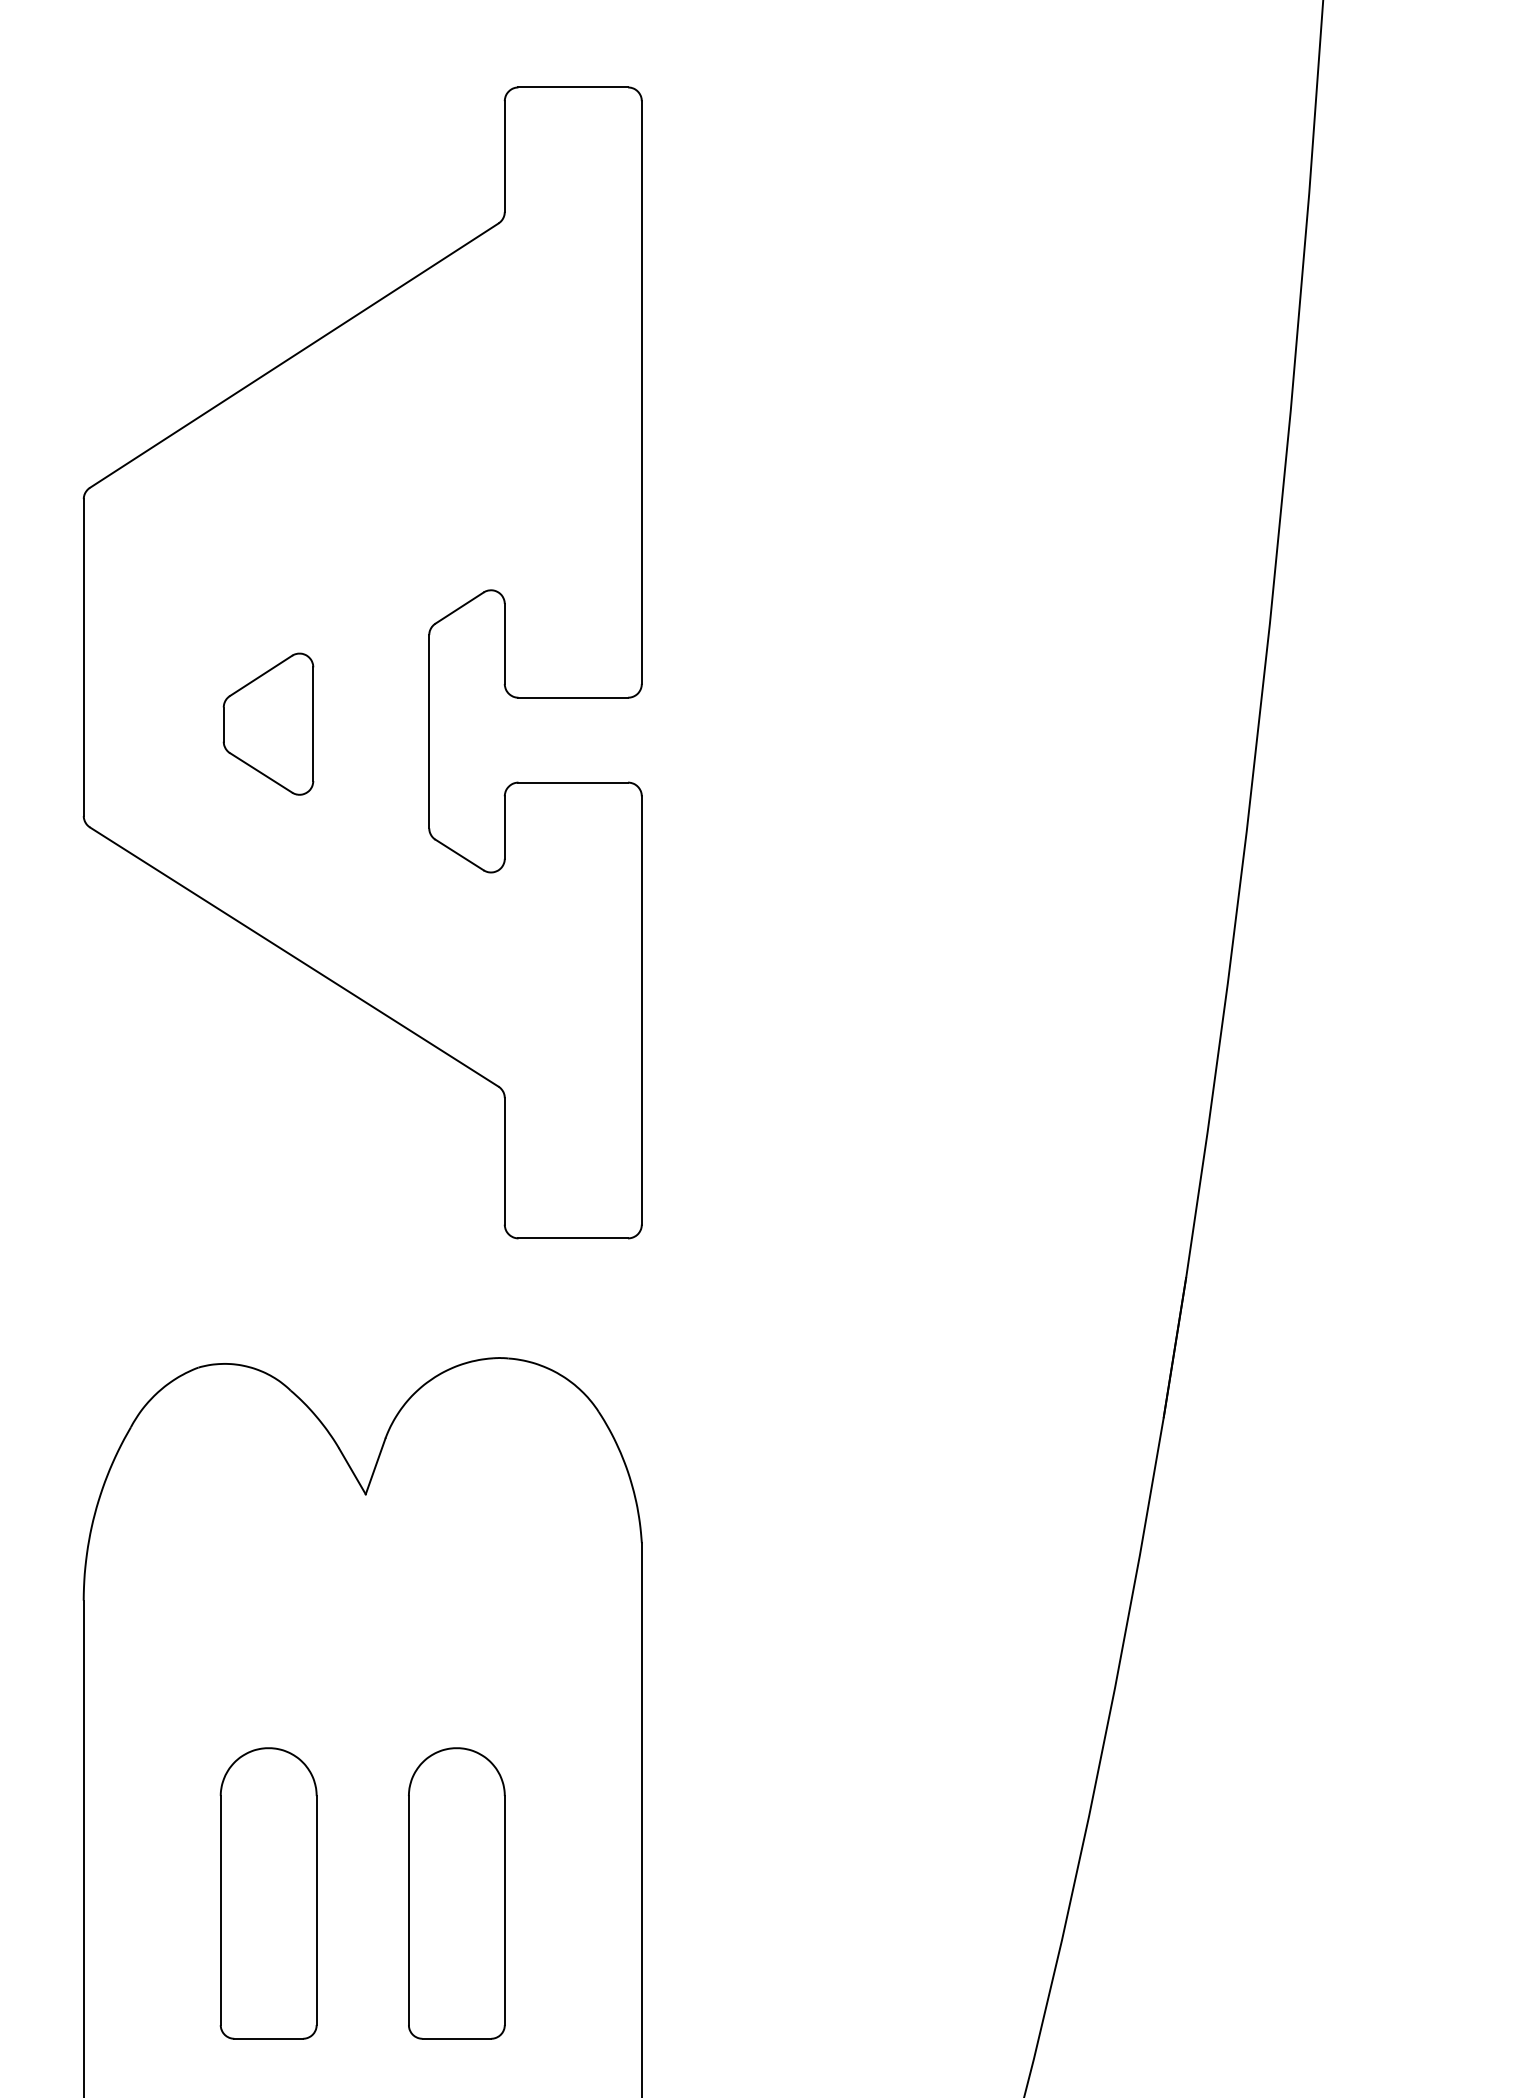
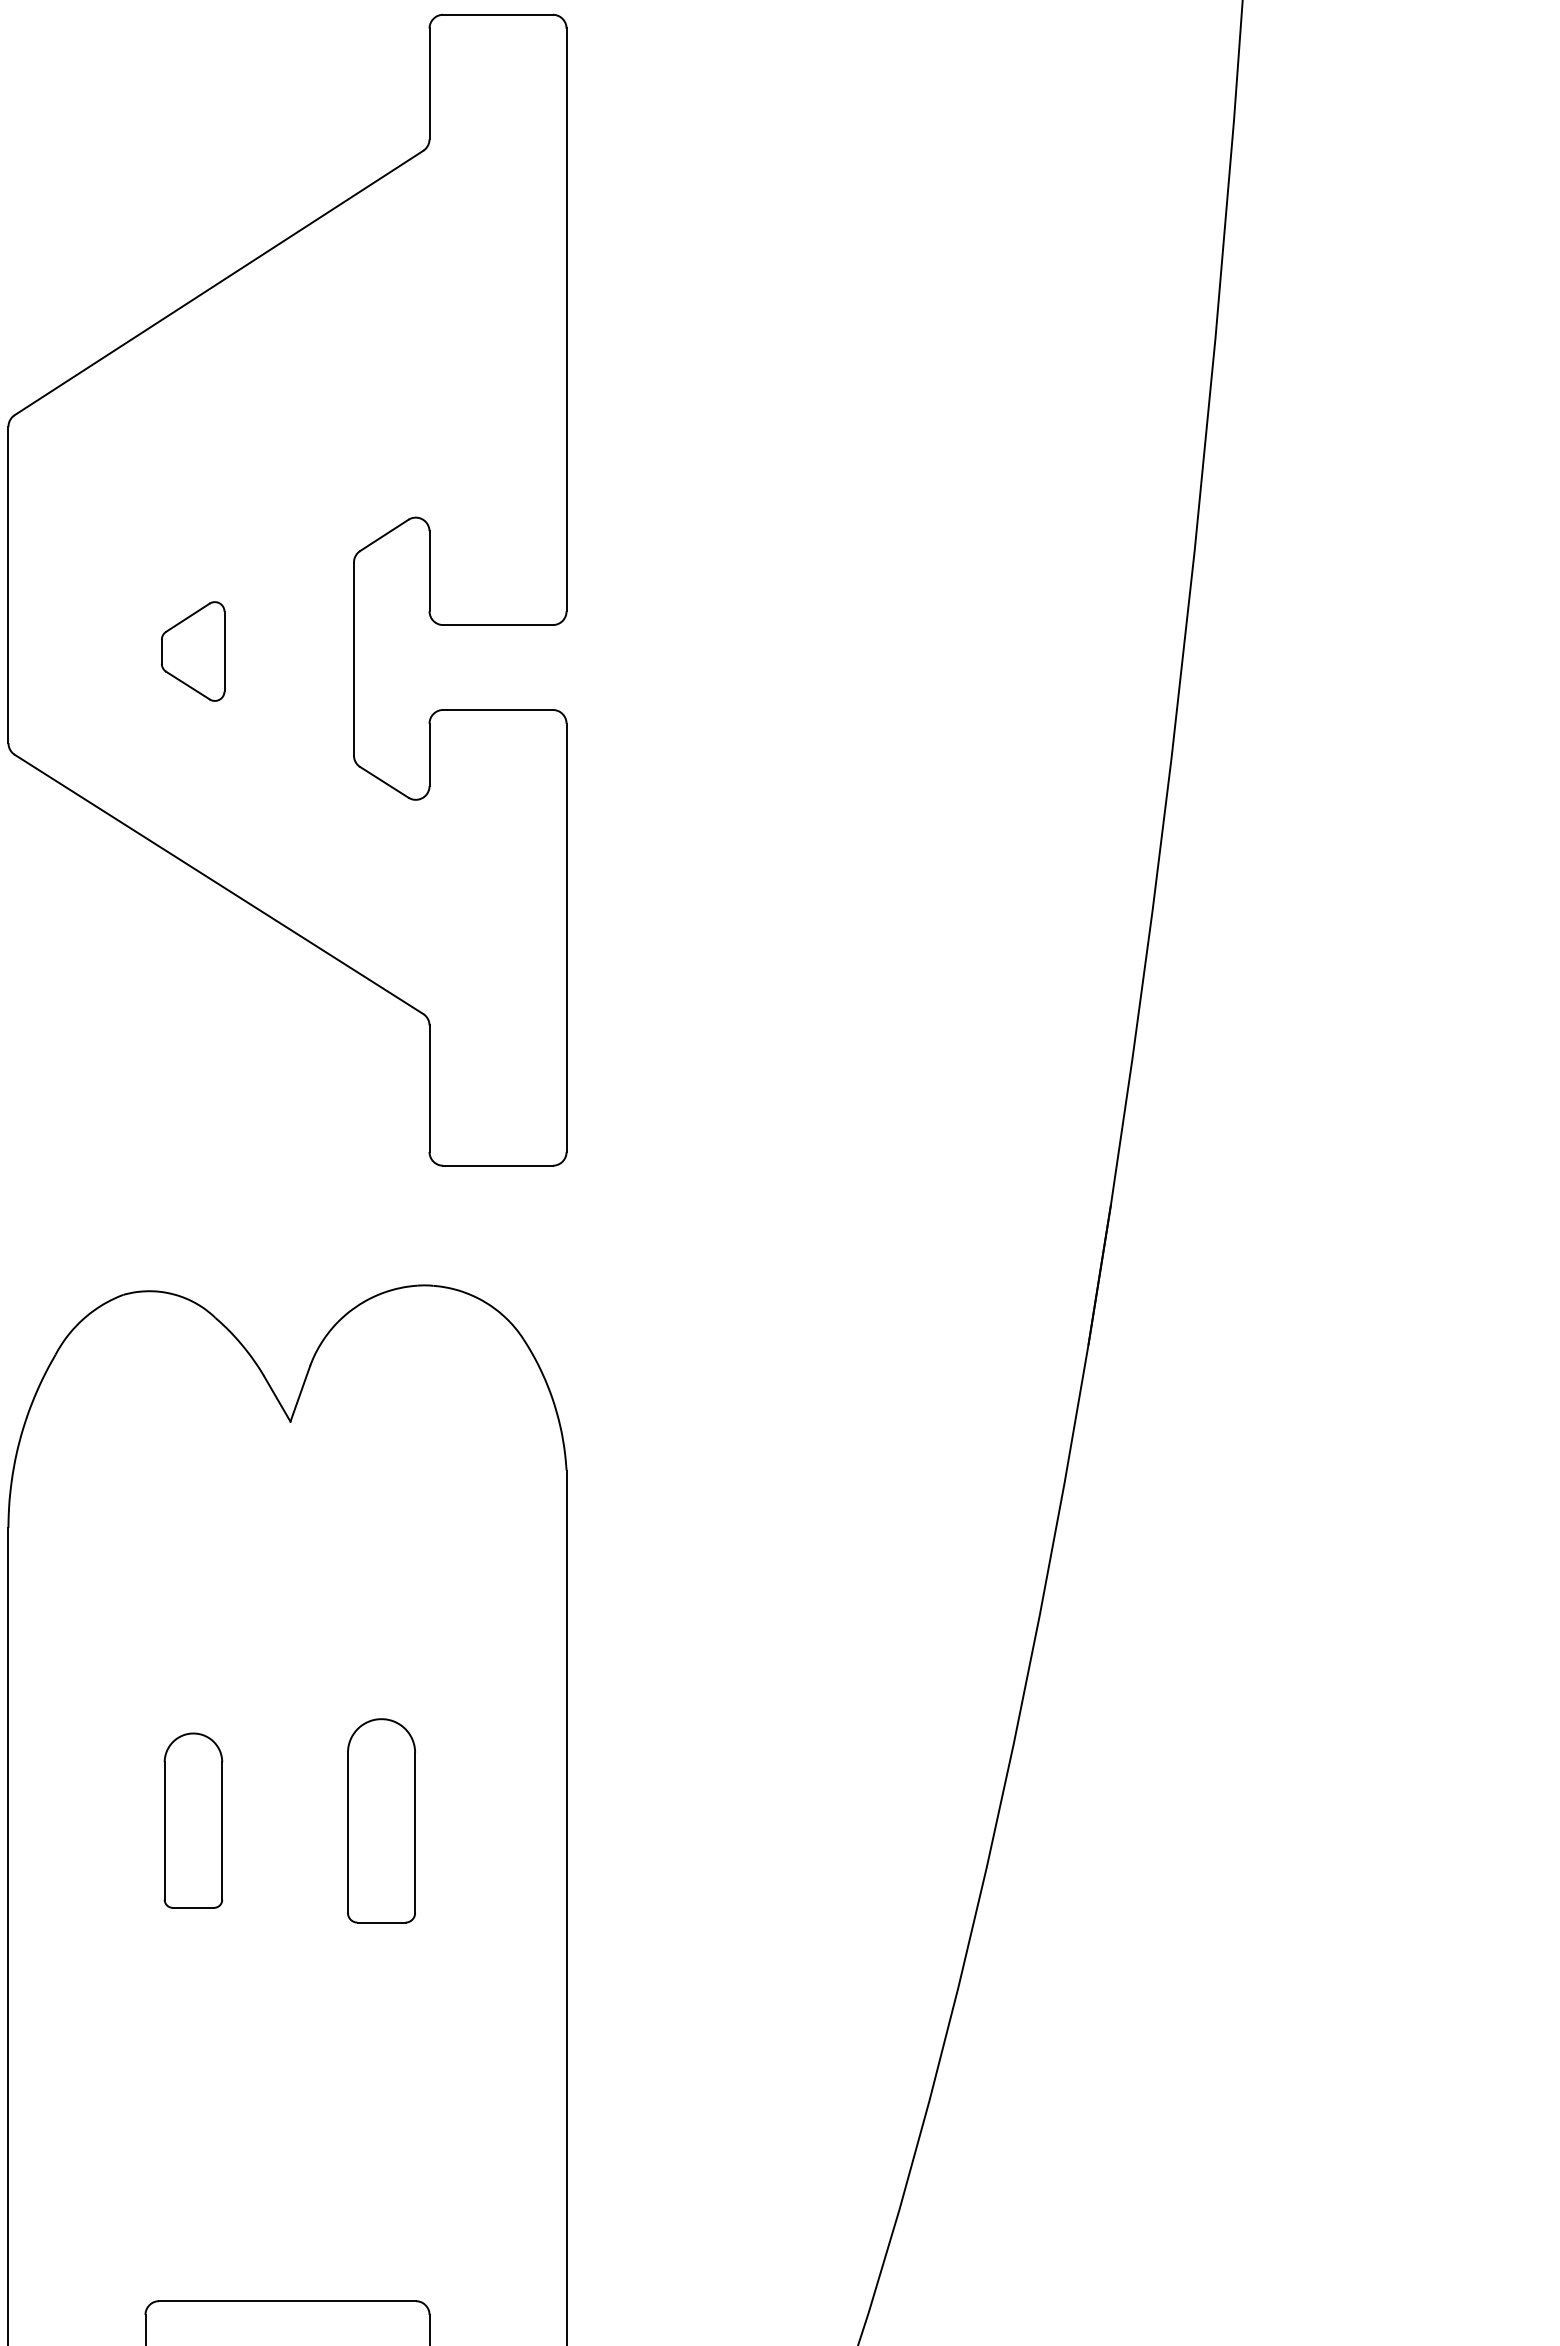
part: (267, 724) -> (192, 651), size x0.7
part: (268, 1893) -> (193, 1820), size x0.6
part: (456, 1893) -> (381, 1820), size x0.7

